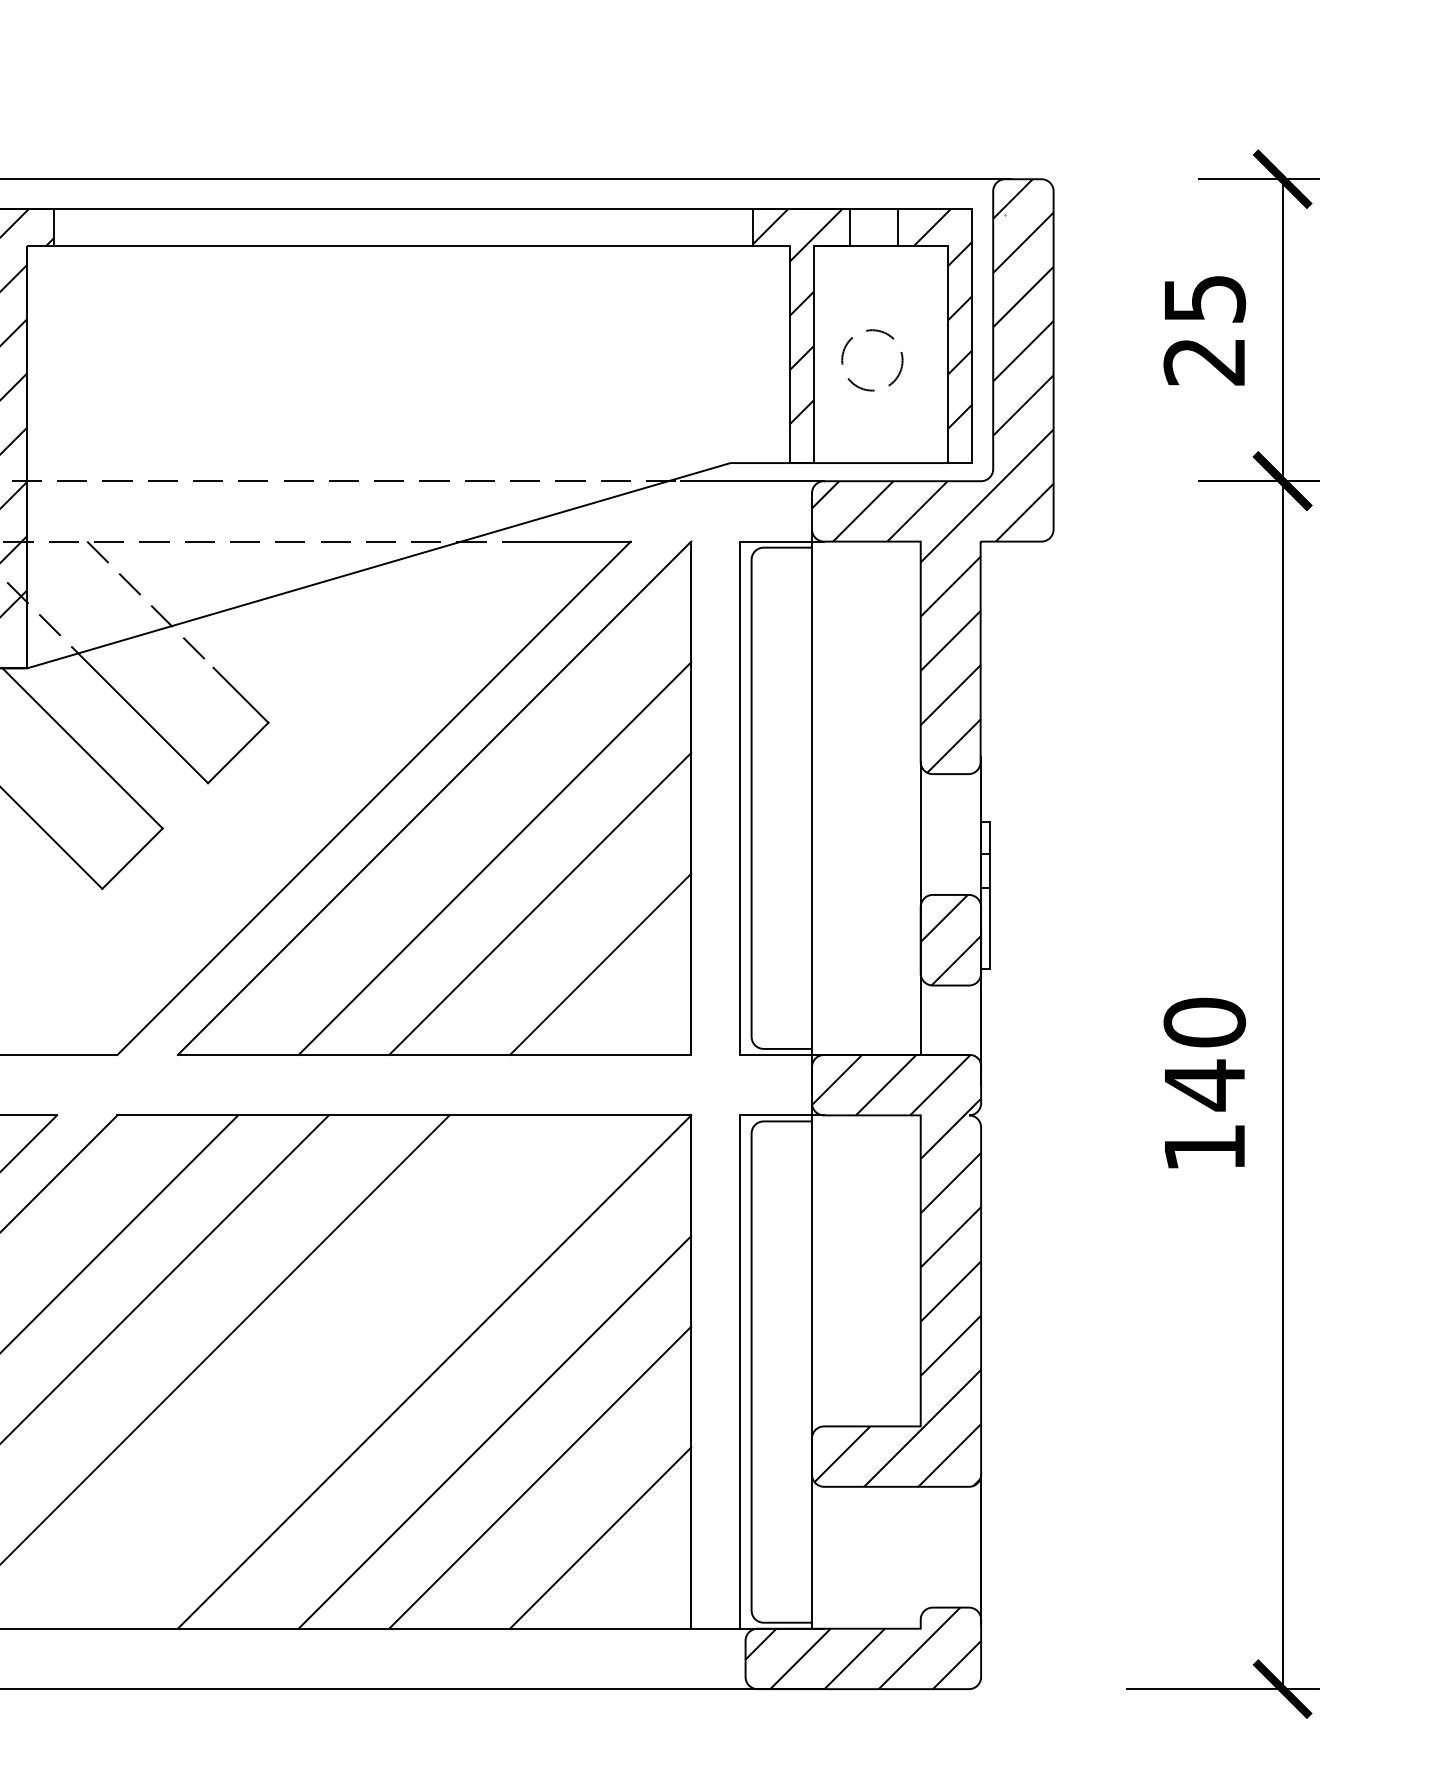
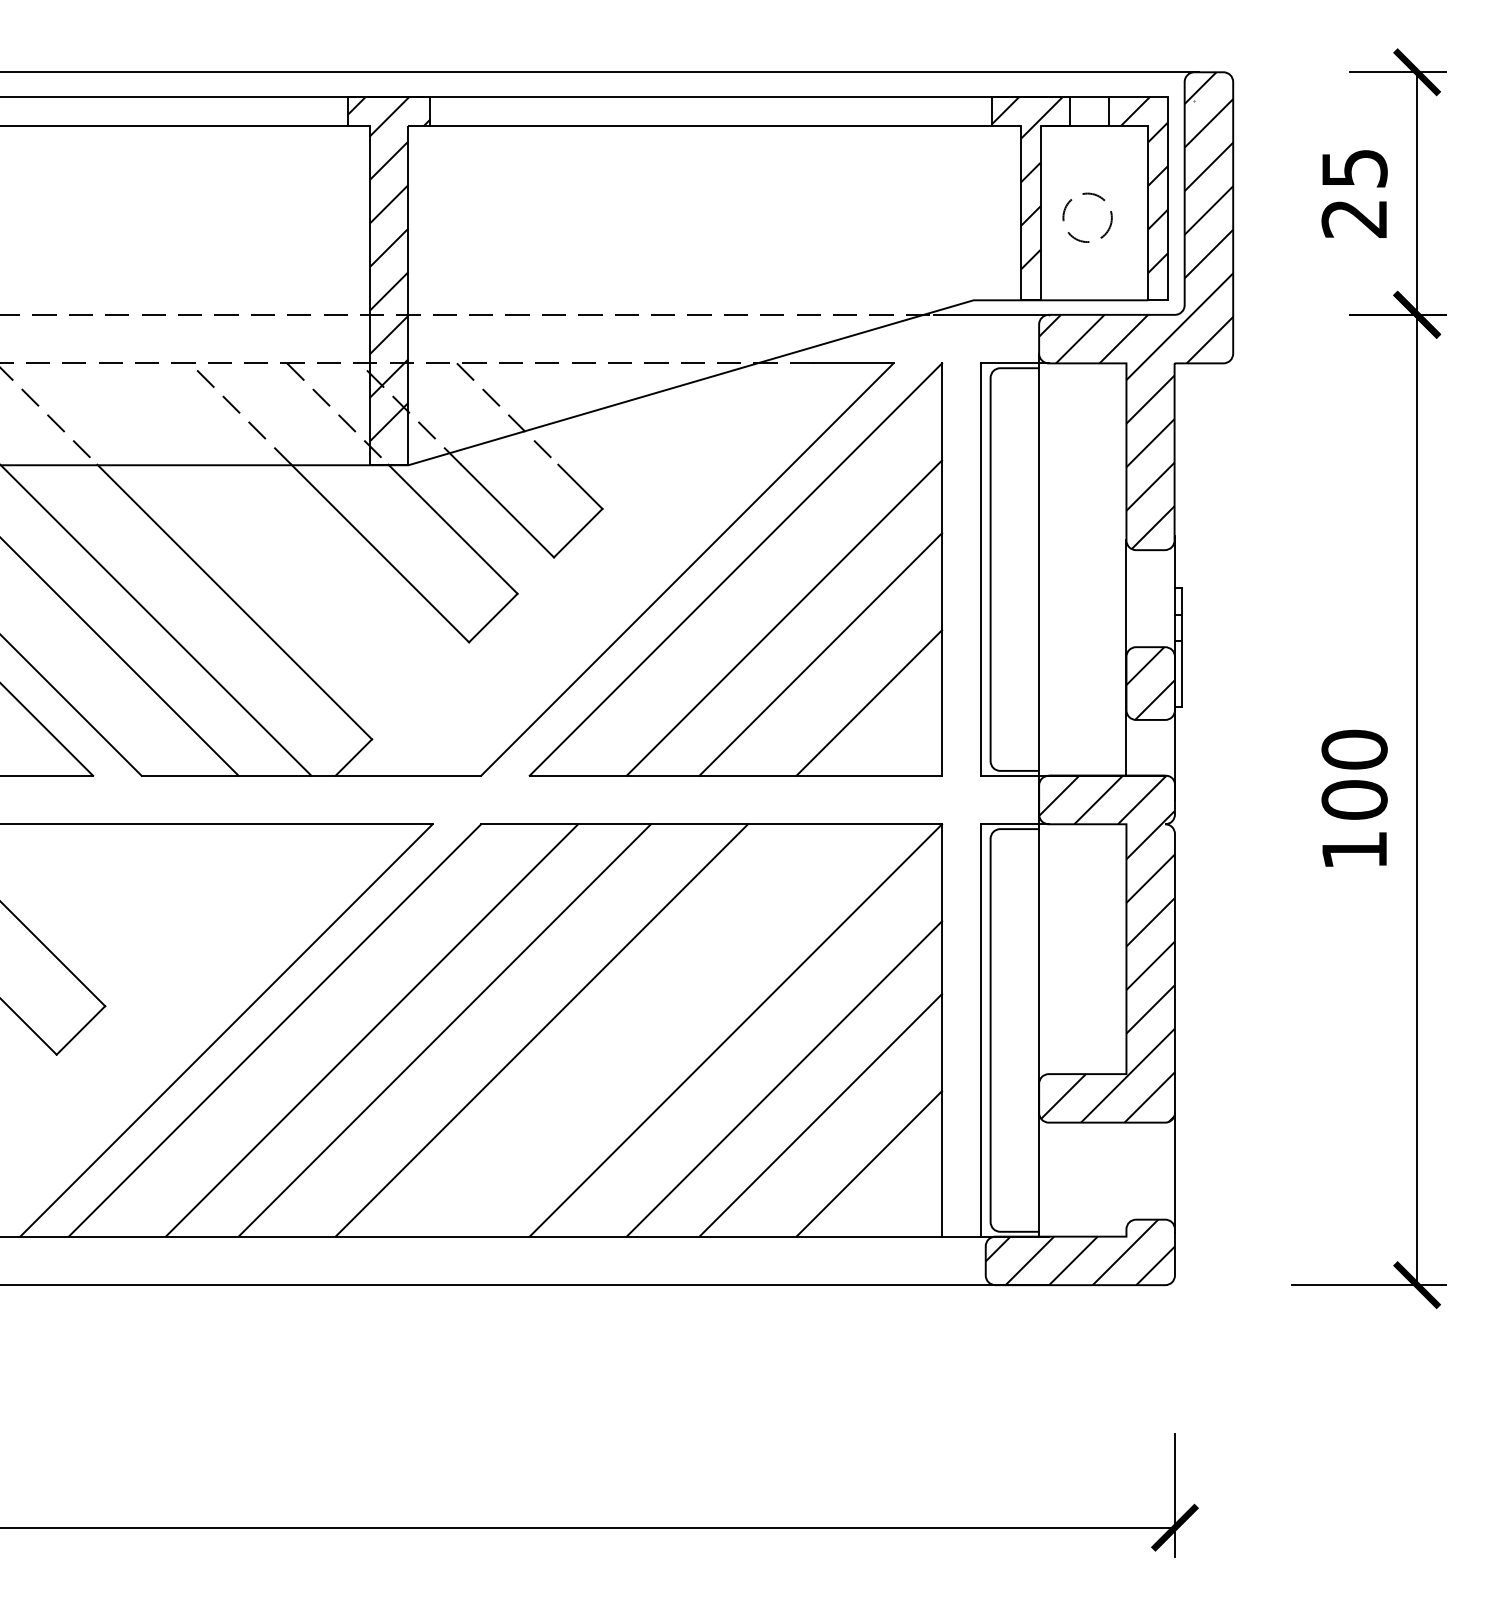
text: (1204, 1085) -> (1354, 800), 140 -> 100

